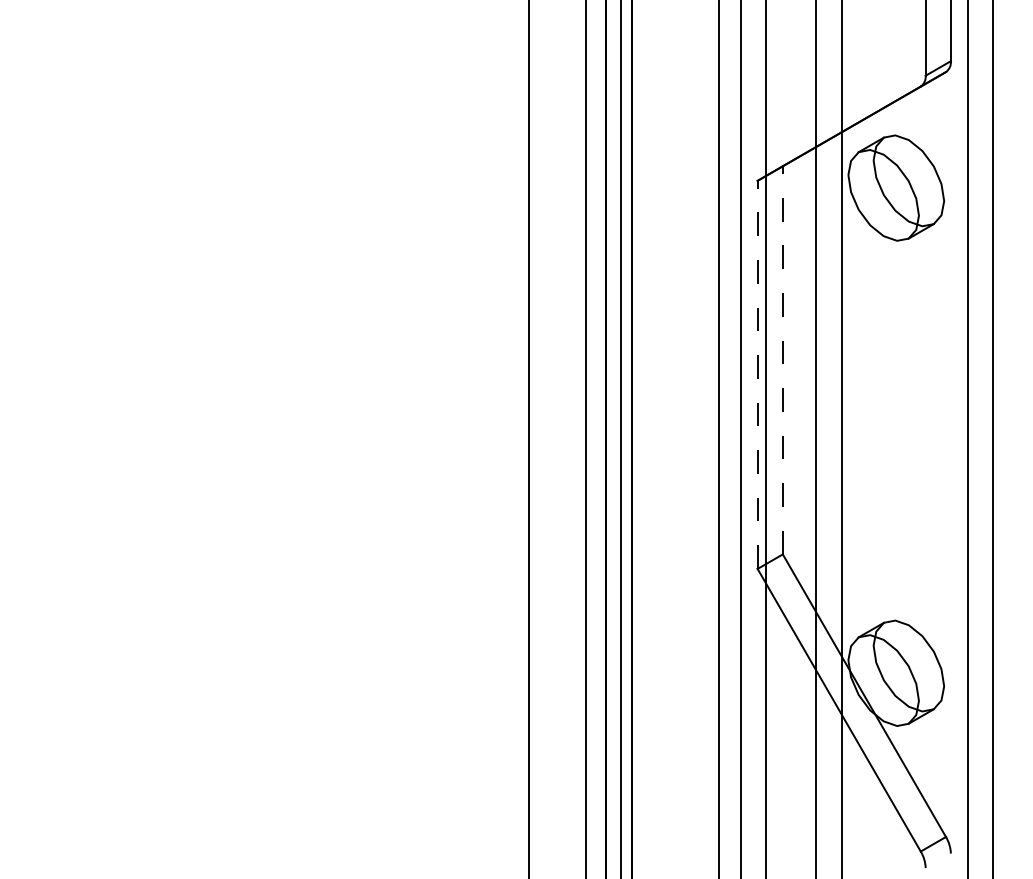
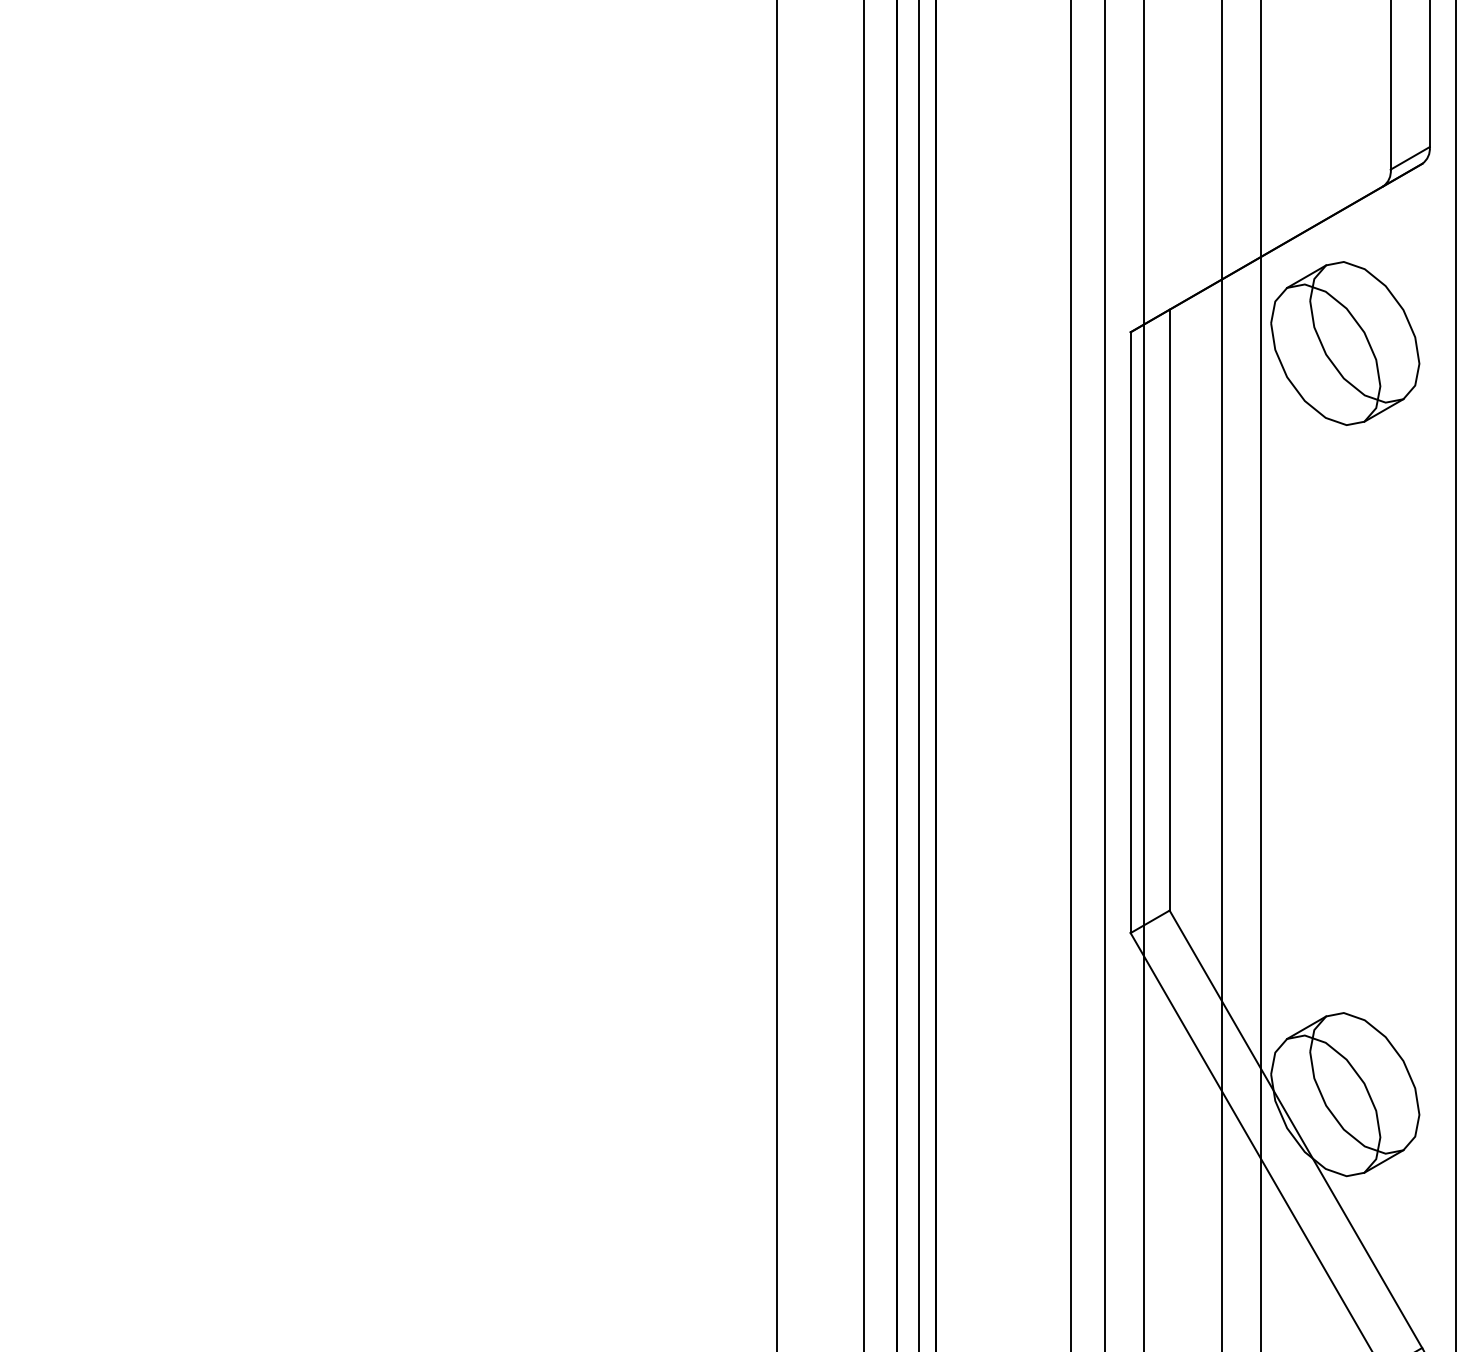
line: (782, 359) -> (1169, 608), dashed -> solid
line: (757, 374) -> (1130, 632), dashed -> solid

